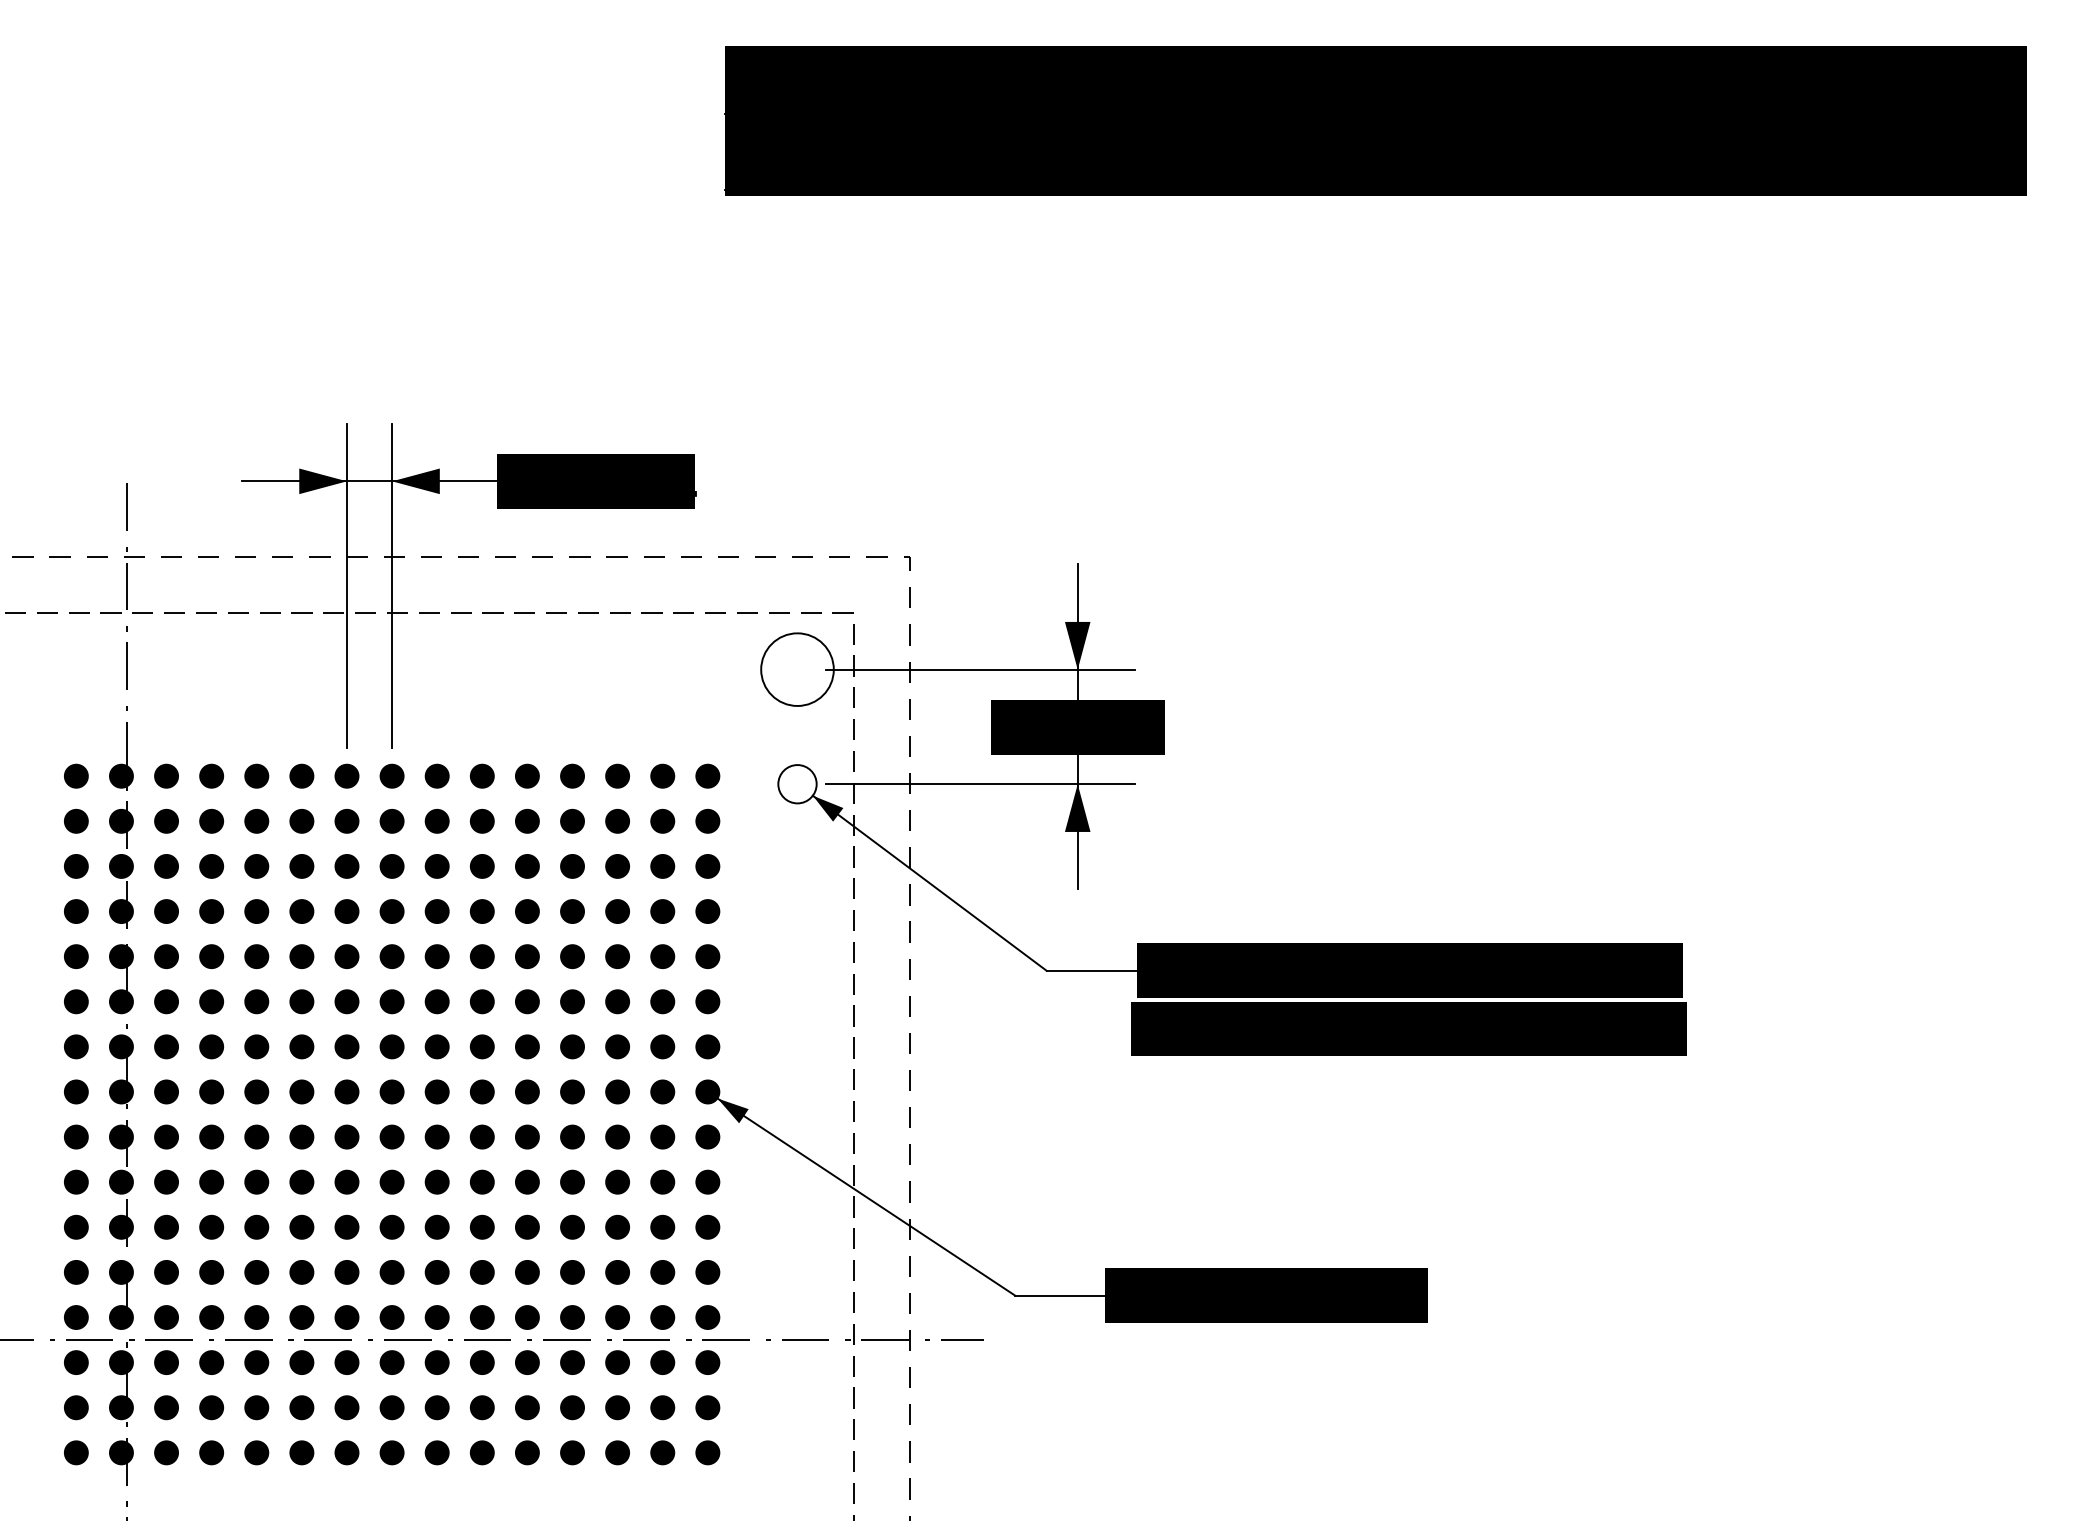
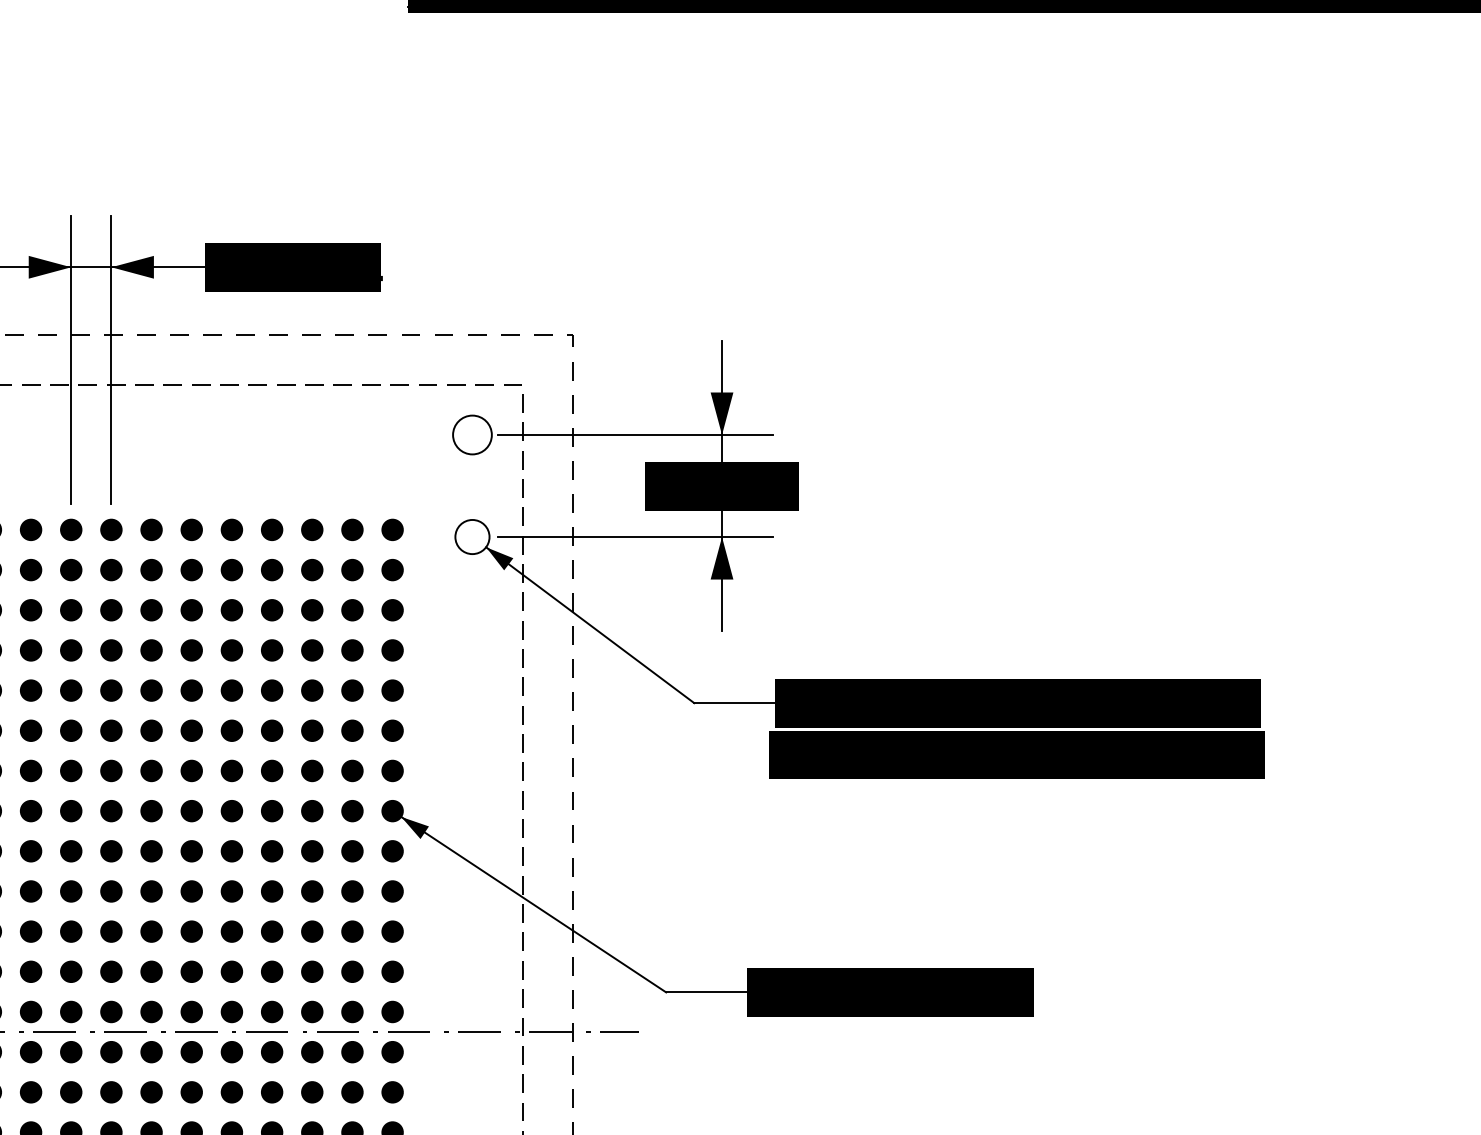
circle: (797, 669) -> (472, 434), size x0.6

